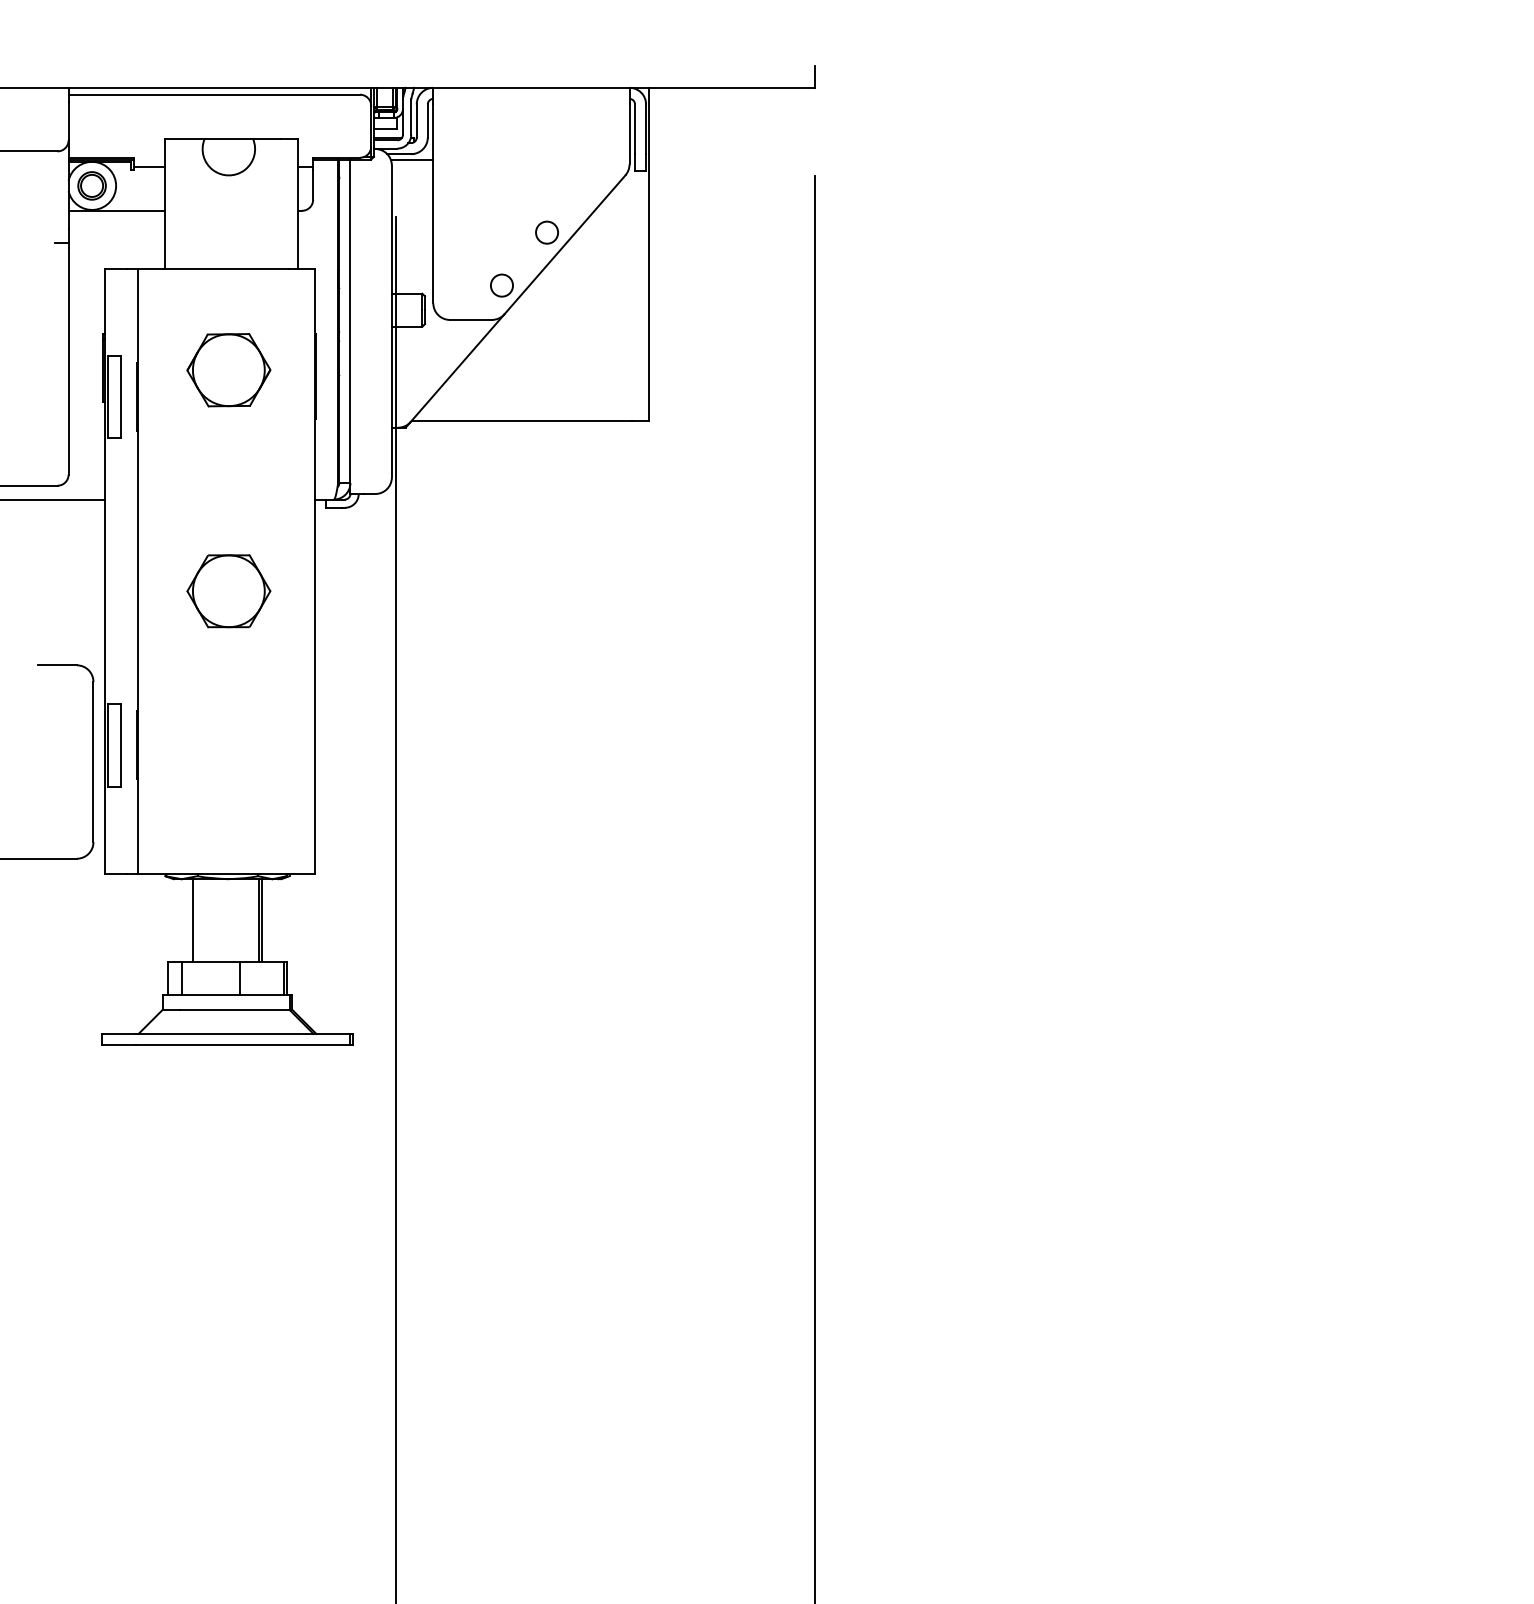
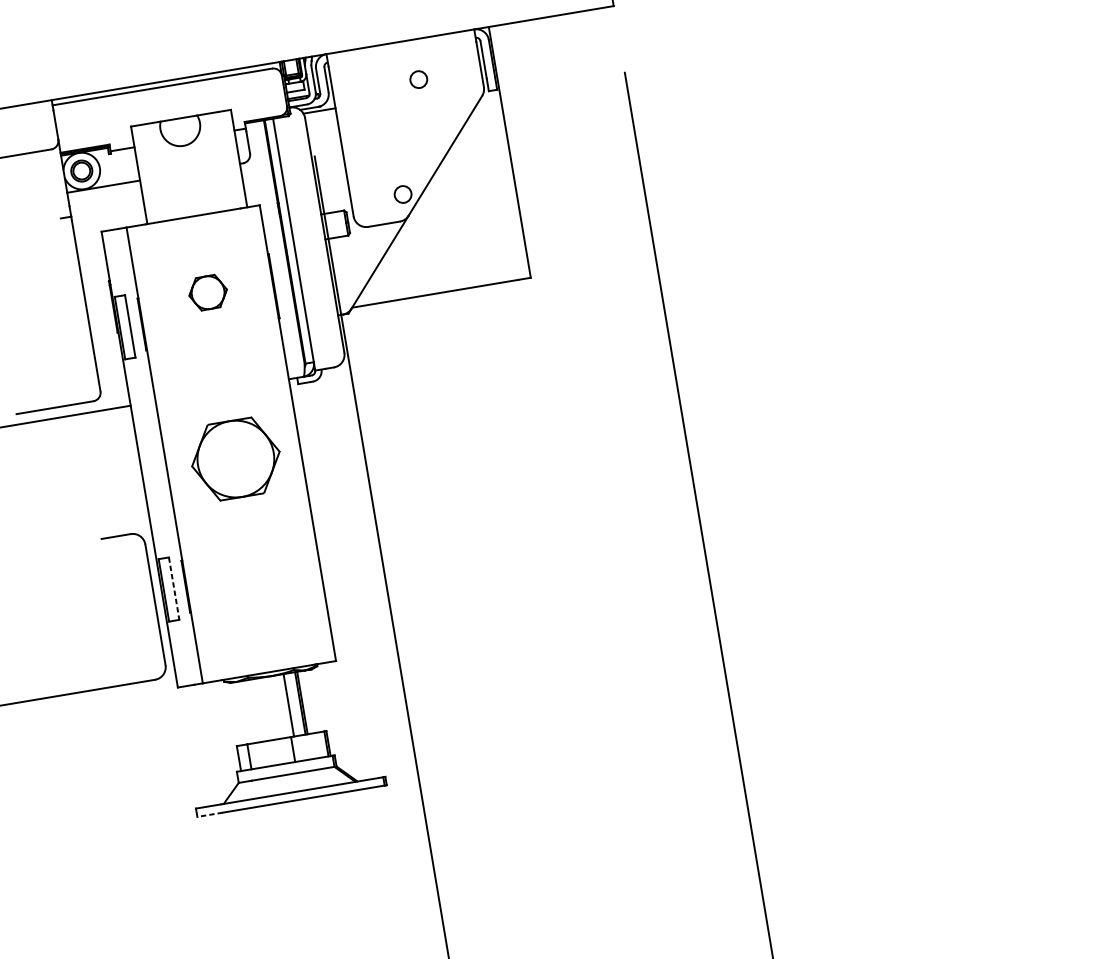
circle: (546, 232) -> (418, 79), moved
part: (228, 370) -> (207, 292), size x0.6
part: (228, 591) -> (235, 459), size x1.4
line: (121, 745) -> (174, 588), solid -> dashed
line: (192, 920) -> (288, 705), moved
line: (118, 1044) -> (209, 814), solid -> dashed

